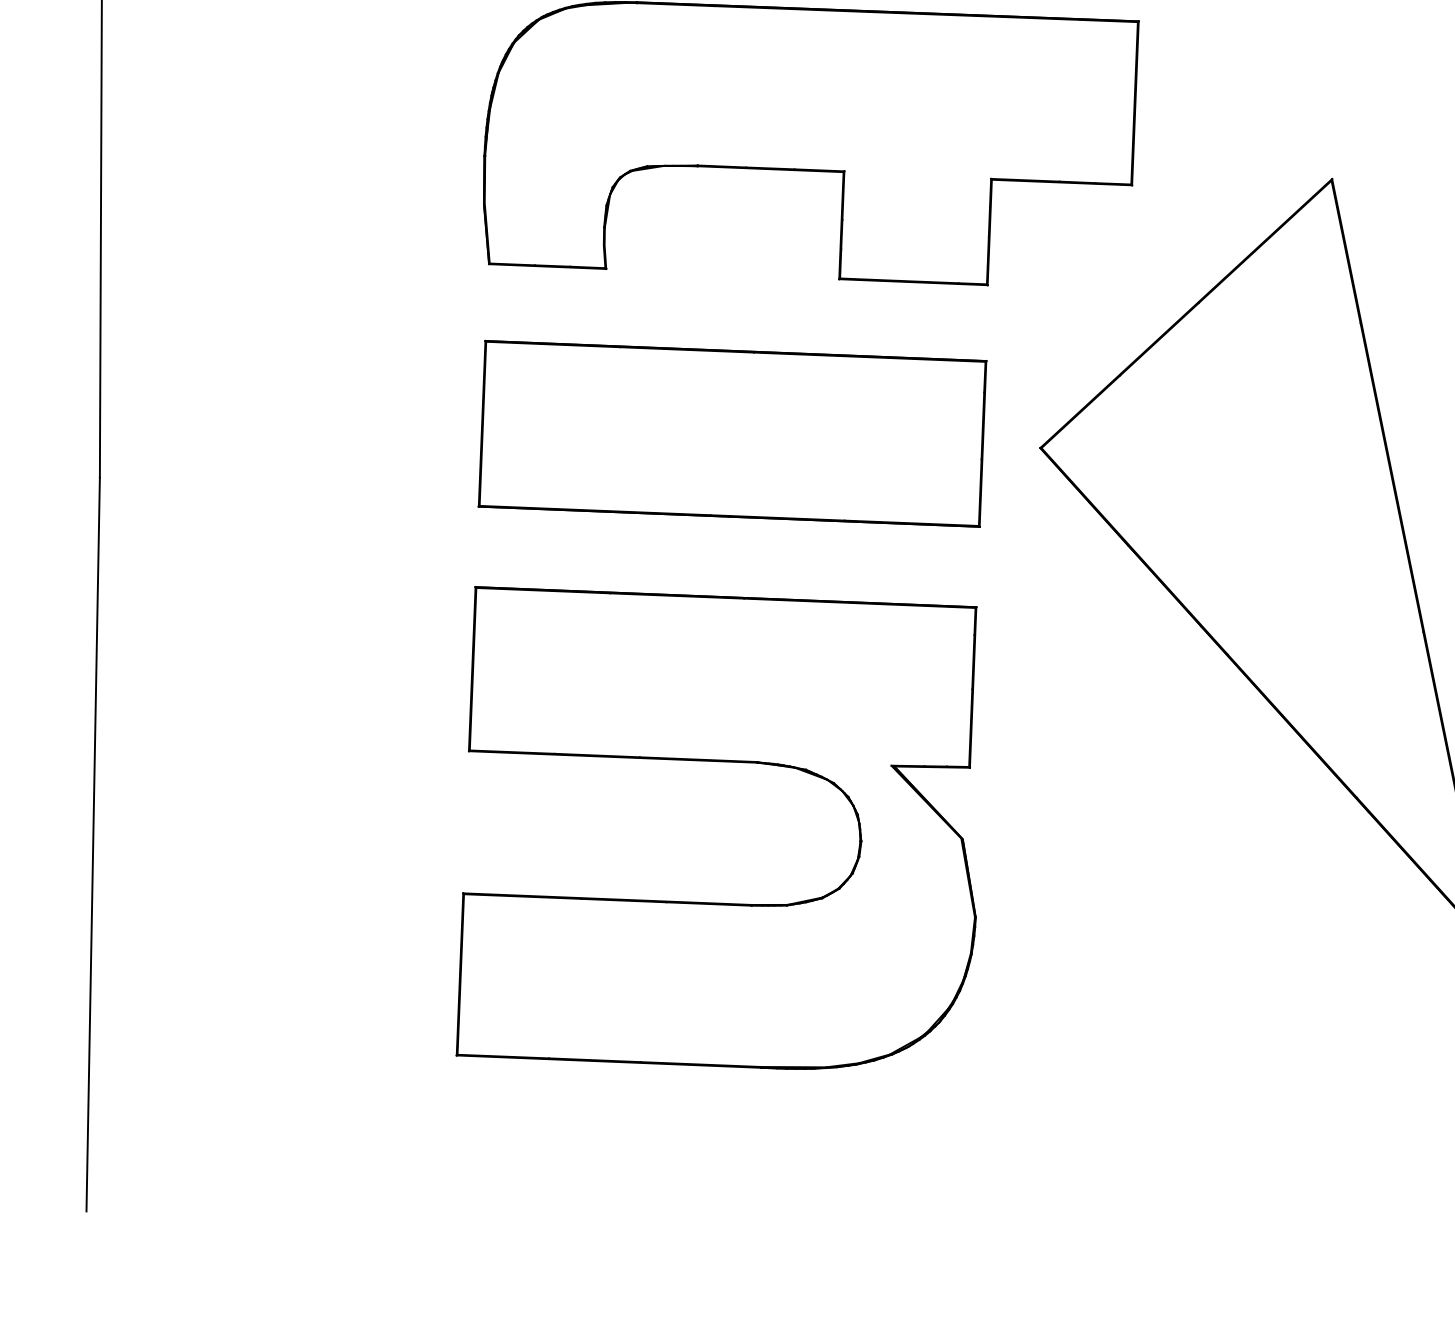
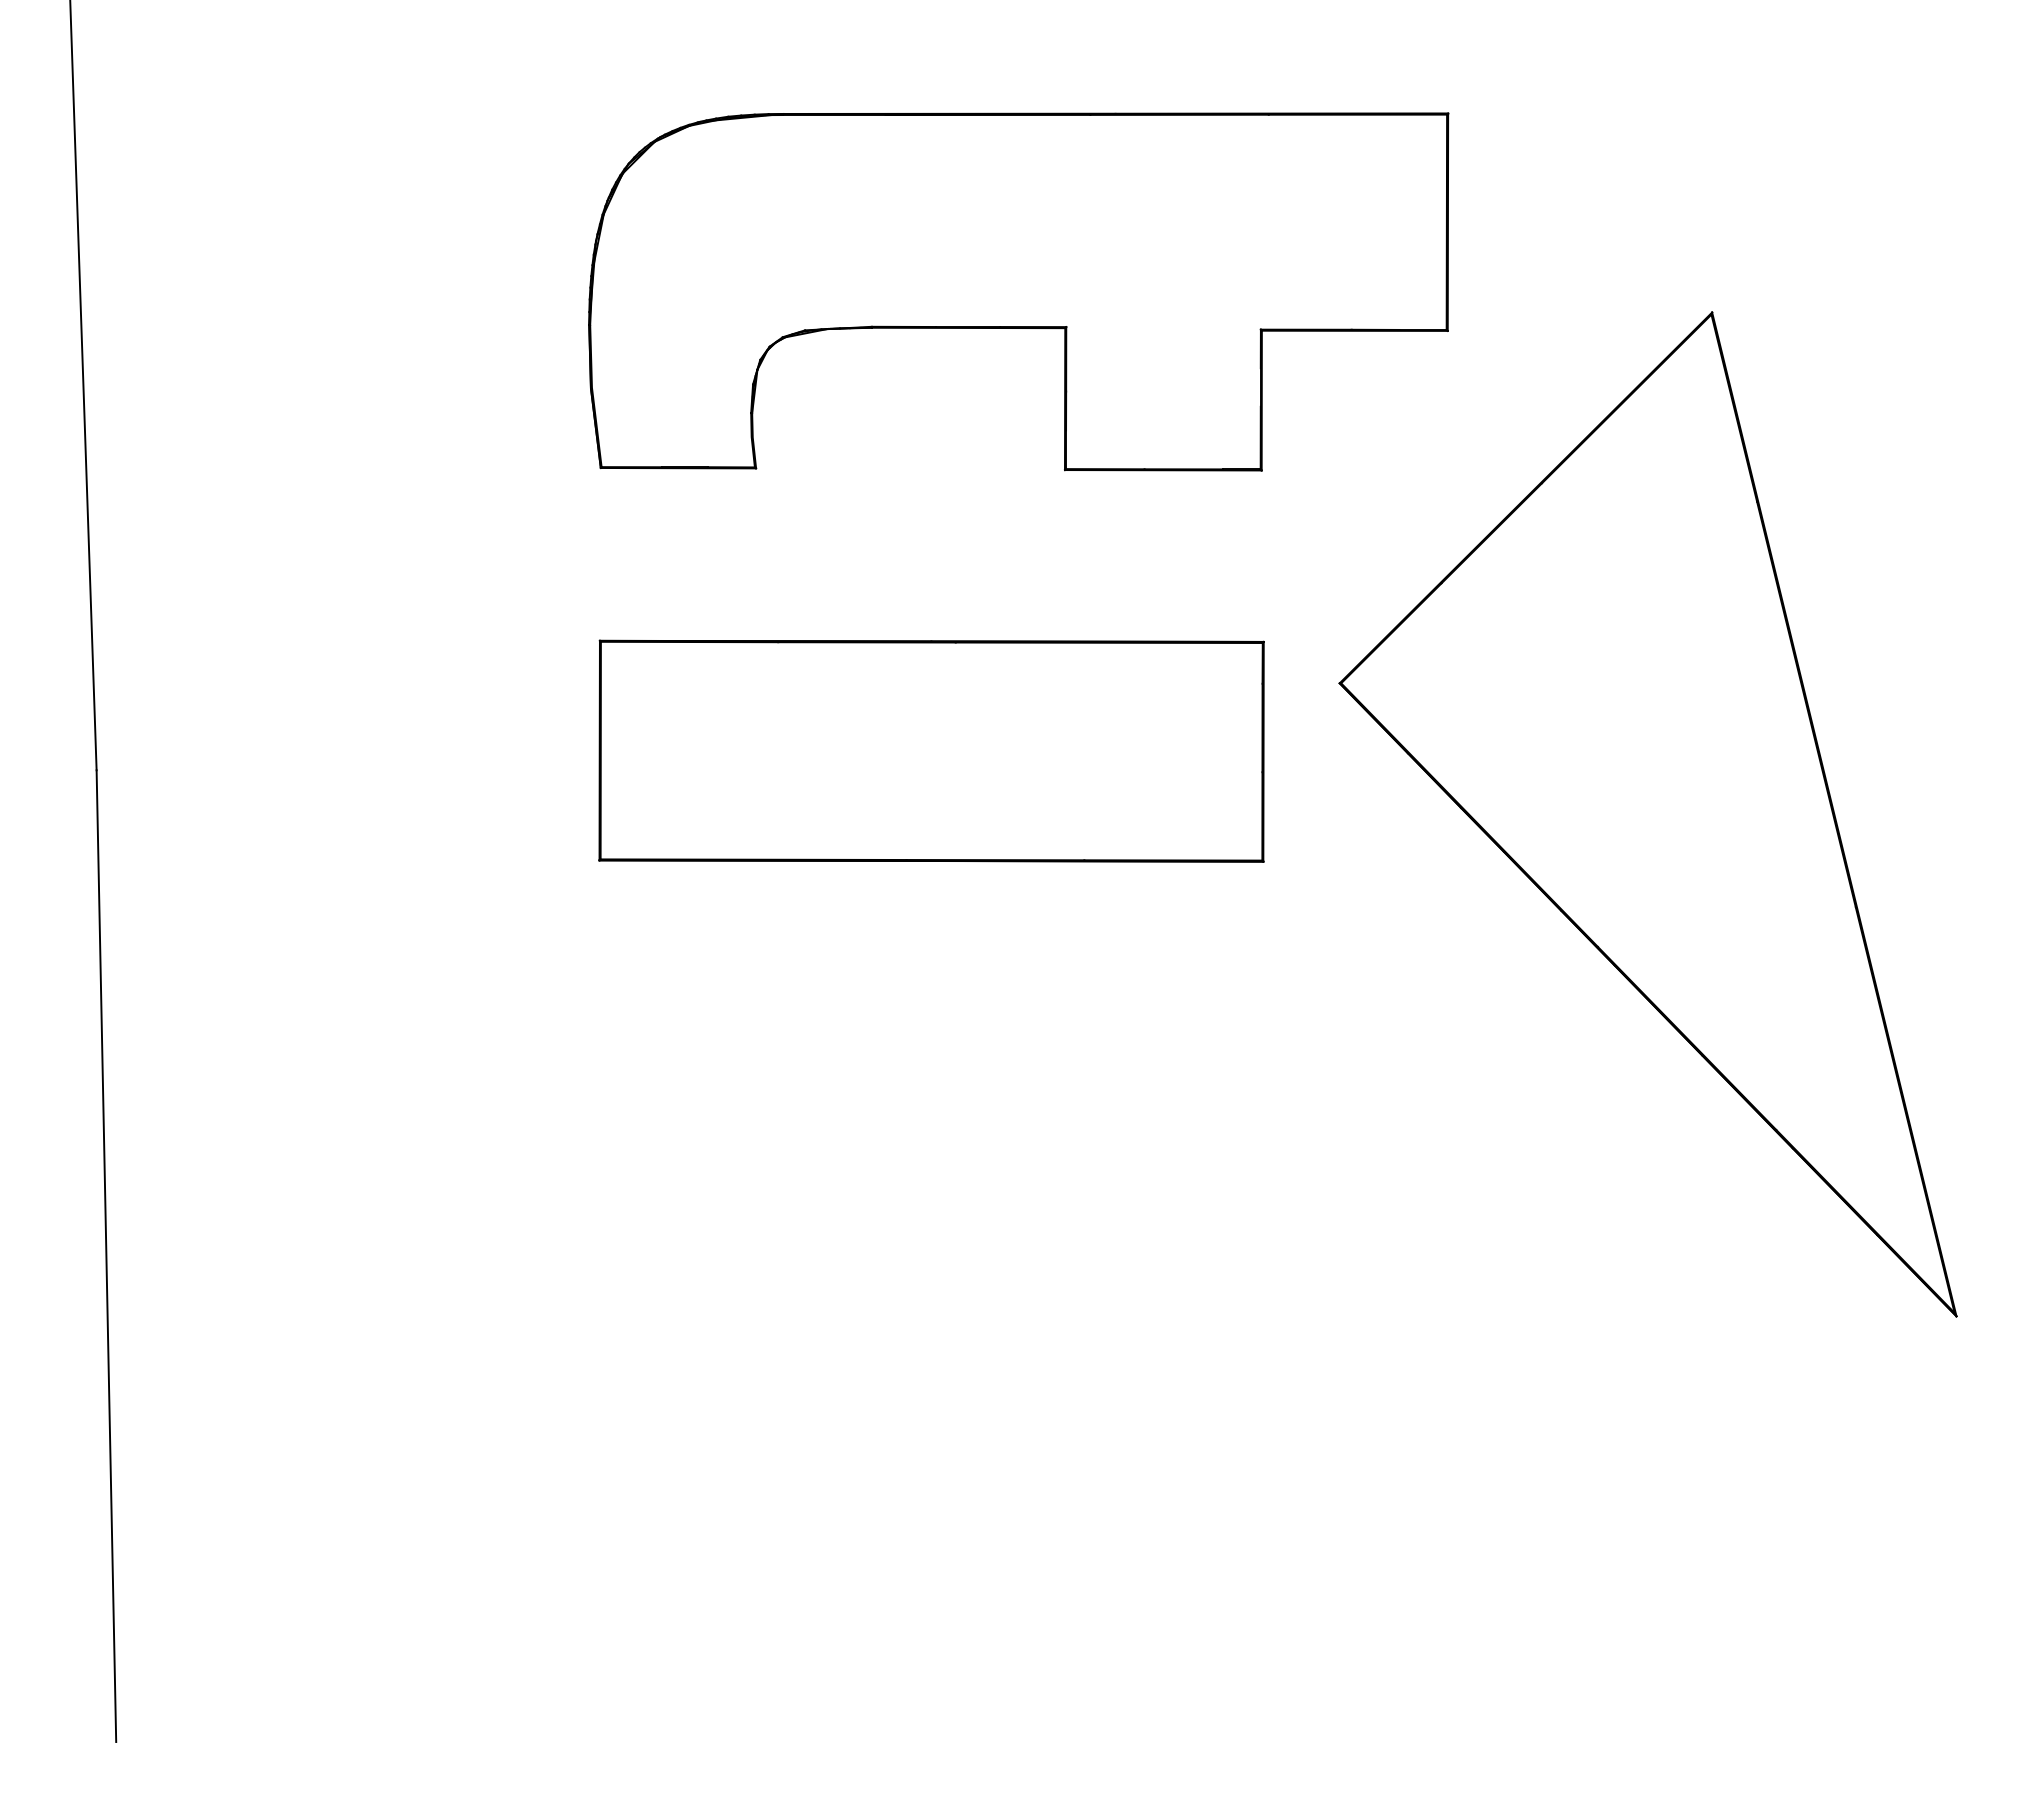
part: (732, 433) -> (931, 750), moved
part: (724, 761) -> (937, 1114), removed

